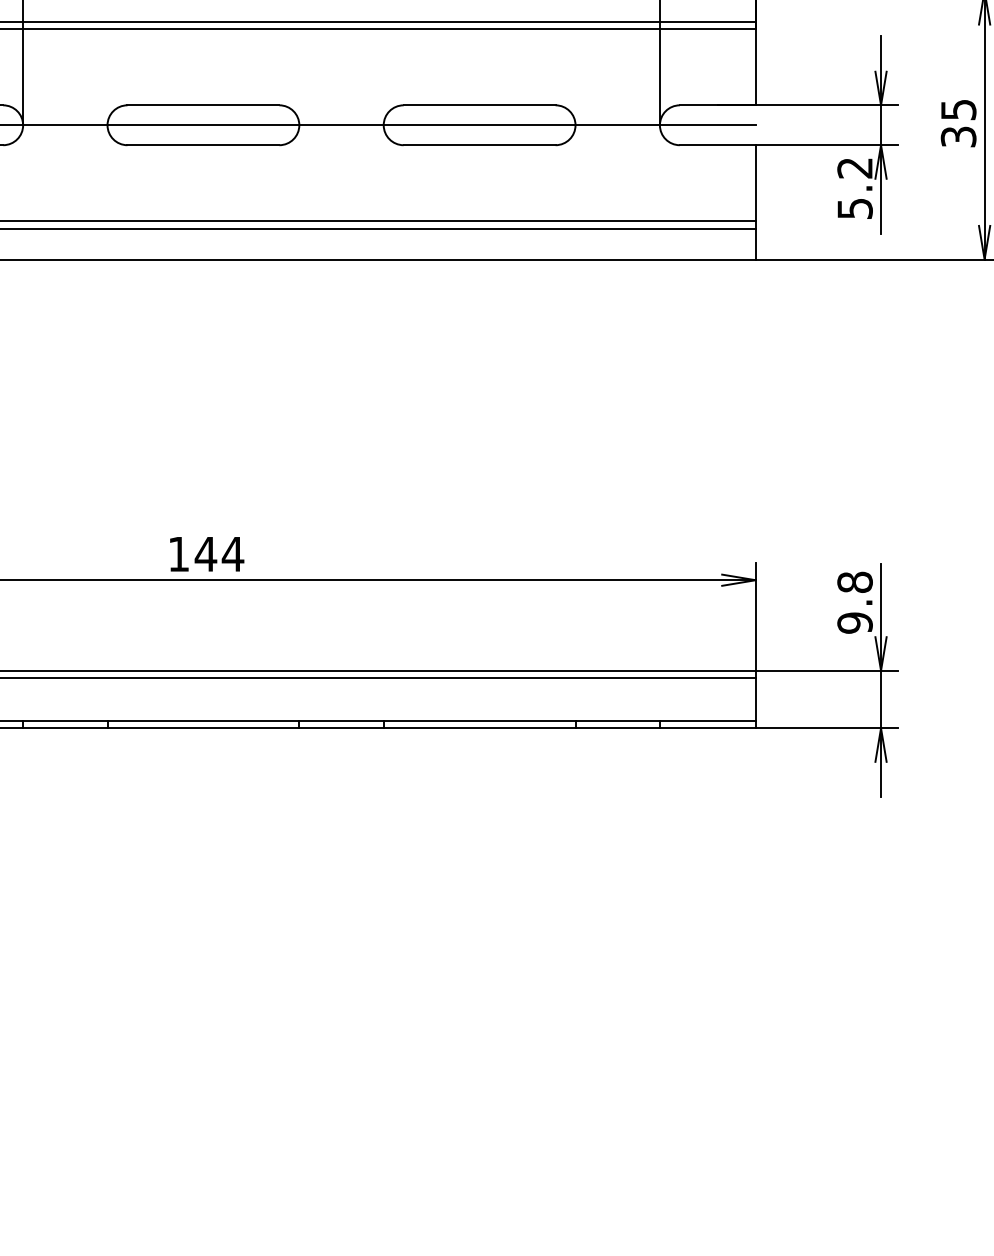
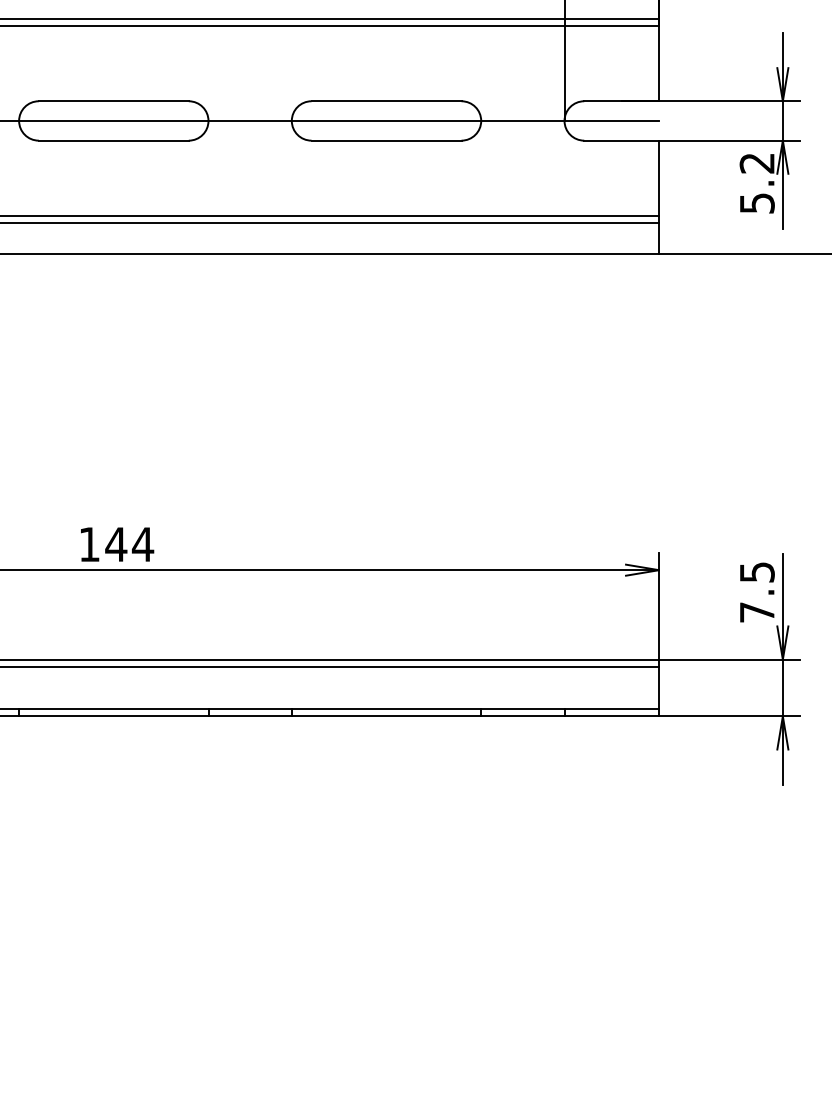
text: (854, 602) -> (756, 592), 9.8 -> 7.5

